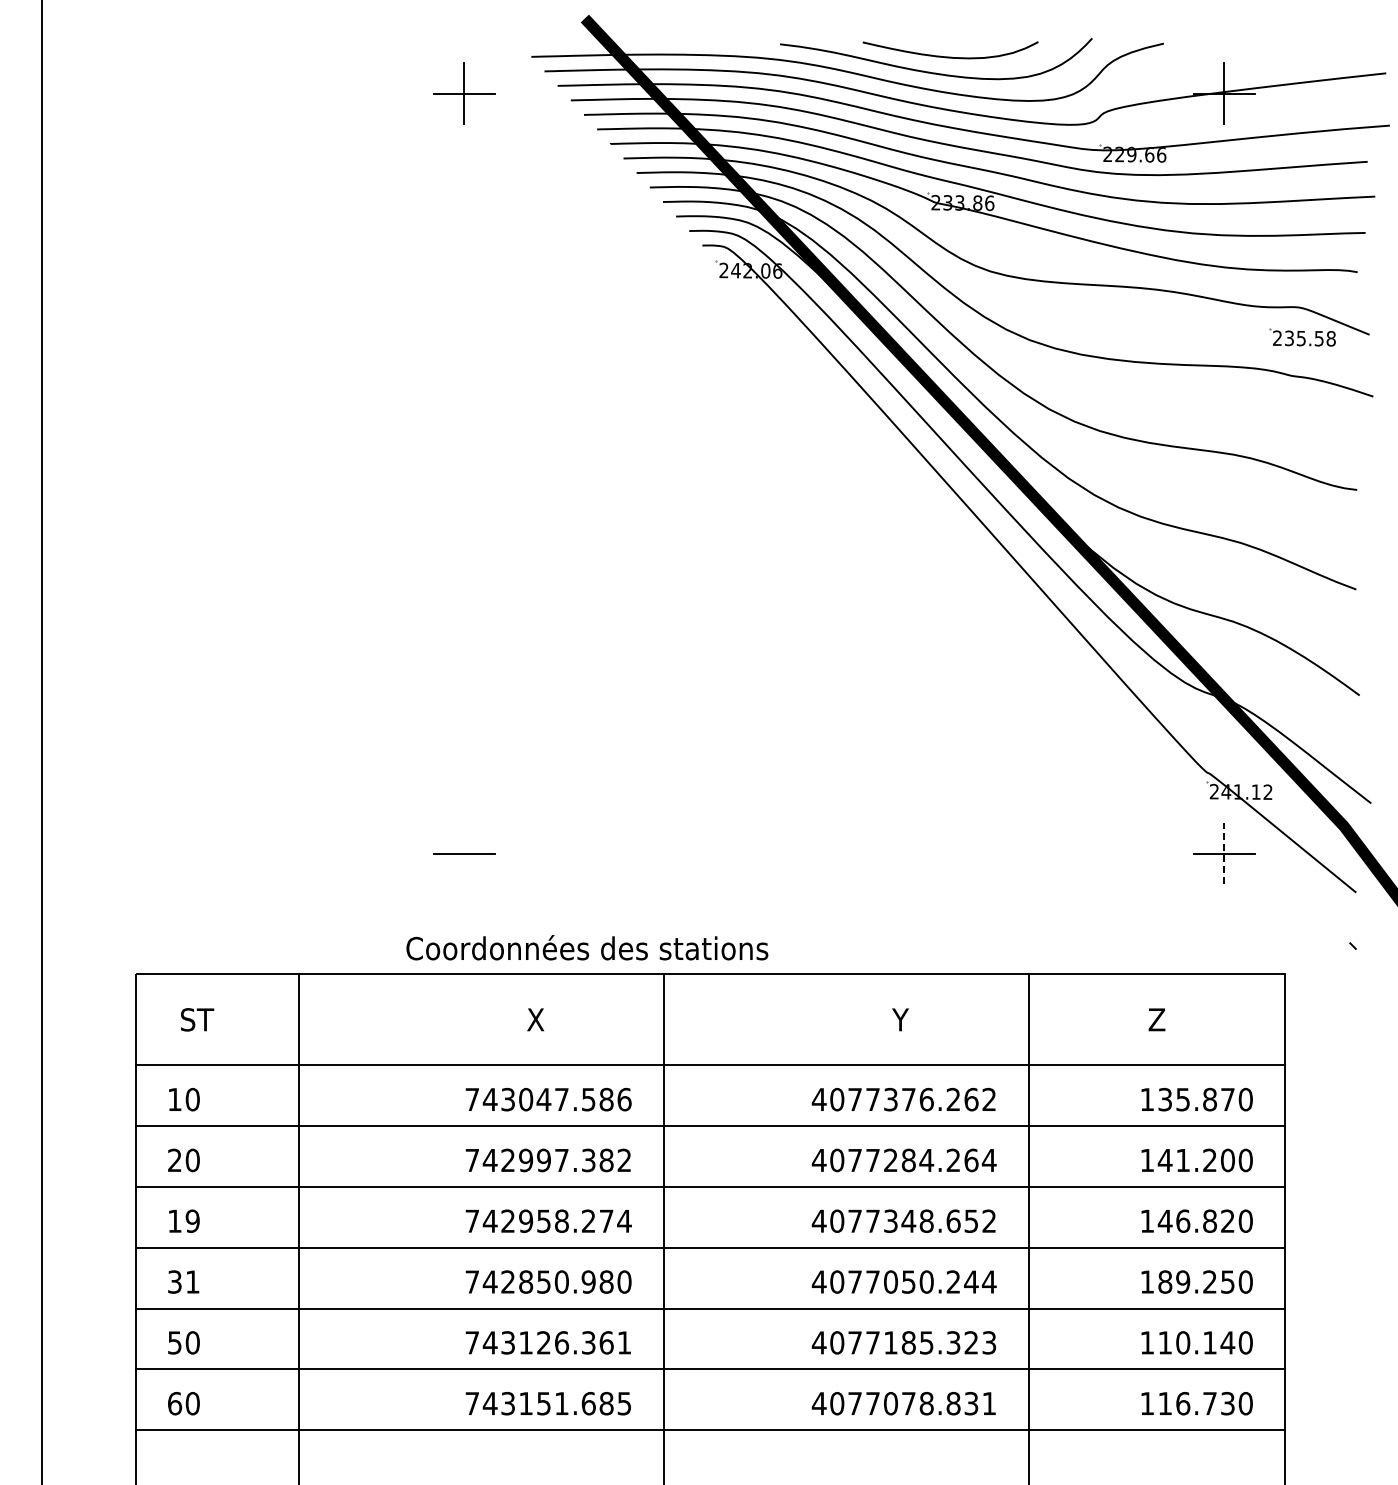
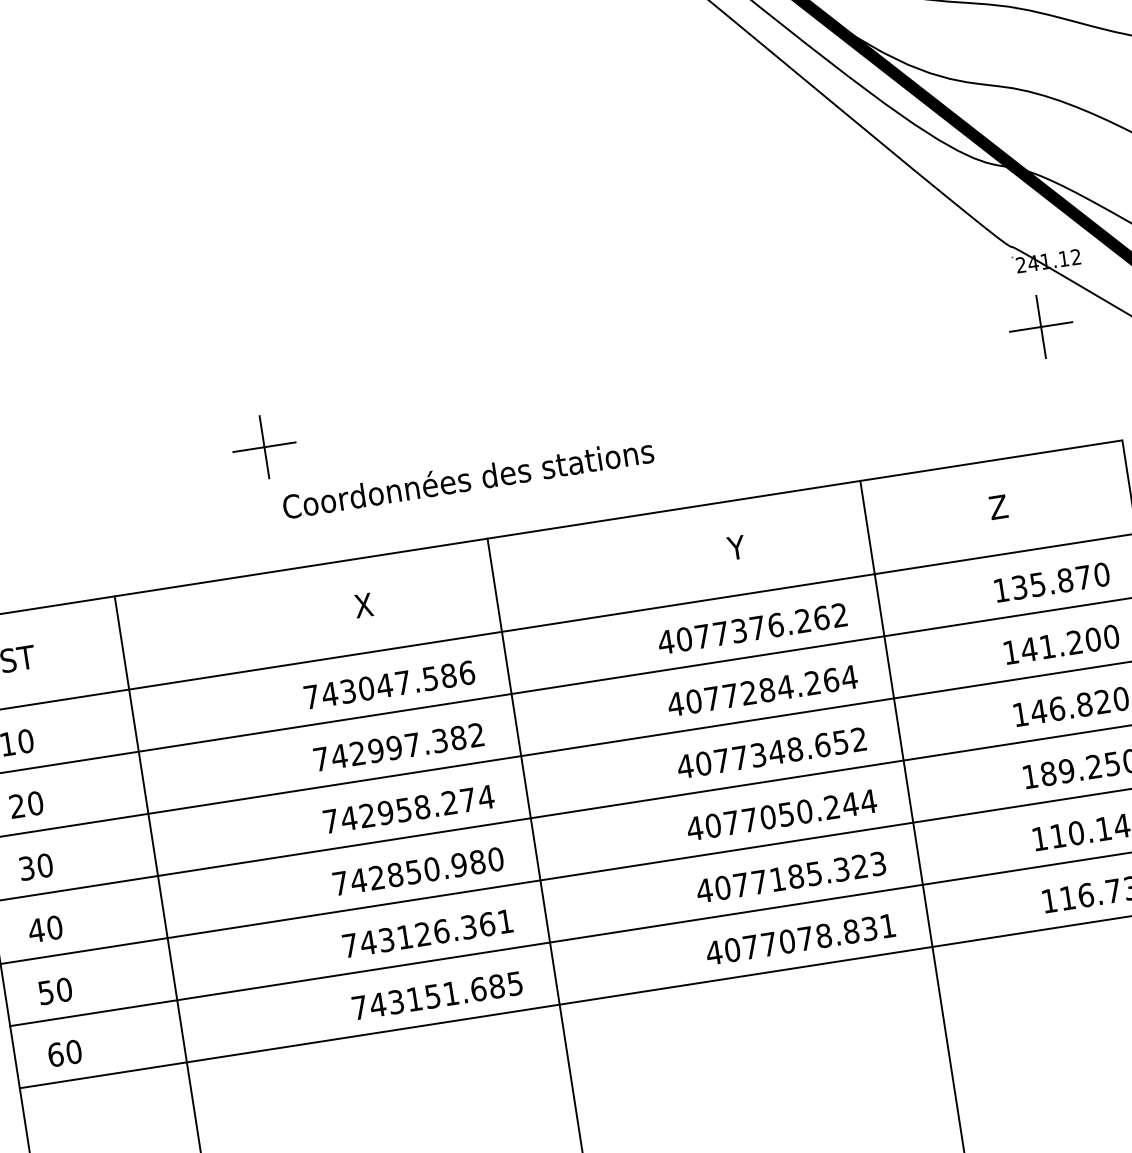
line: (464, 853) -> (264, 446), added
line: (1224, 853) -> (1041, 326), dashed -> solid
text: (587, 947) -> (468, 478), moved
text: (183, 1220) -> (35, 866), 19 -> 30
text: (183, 1281) -> (45, 928), 31 -> 40

